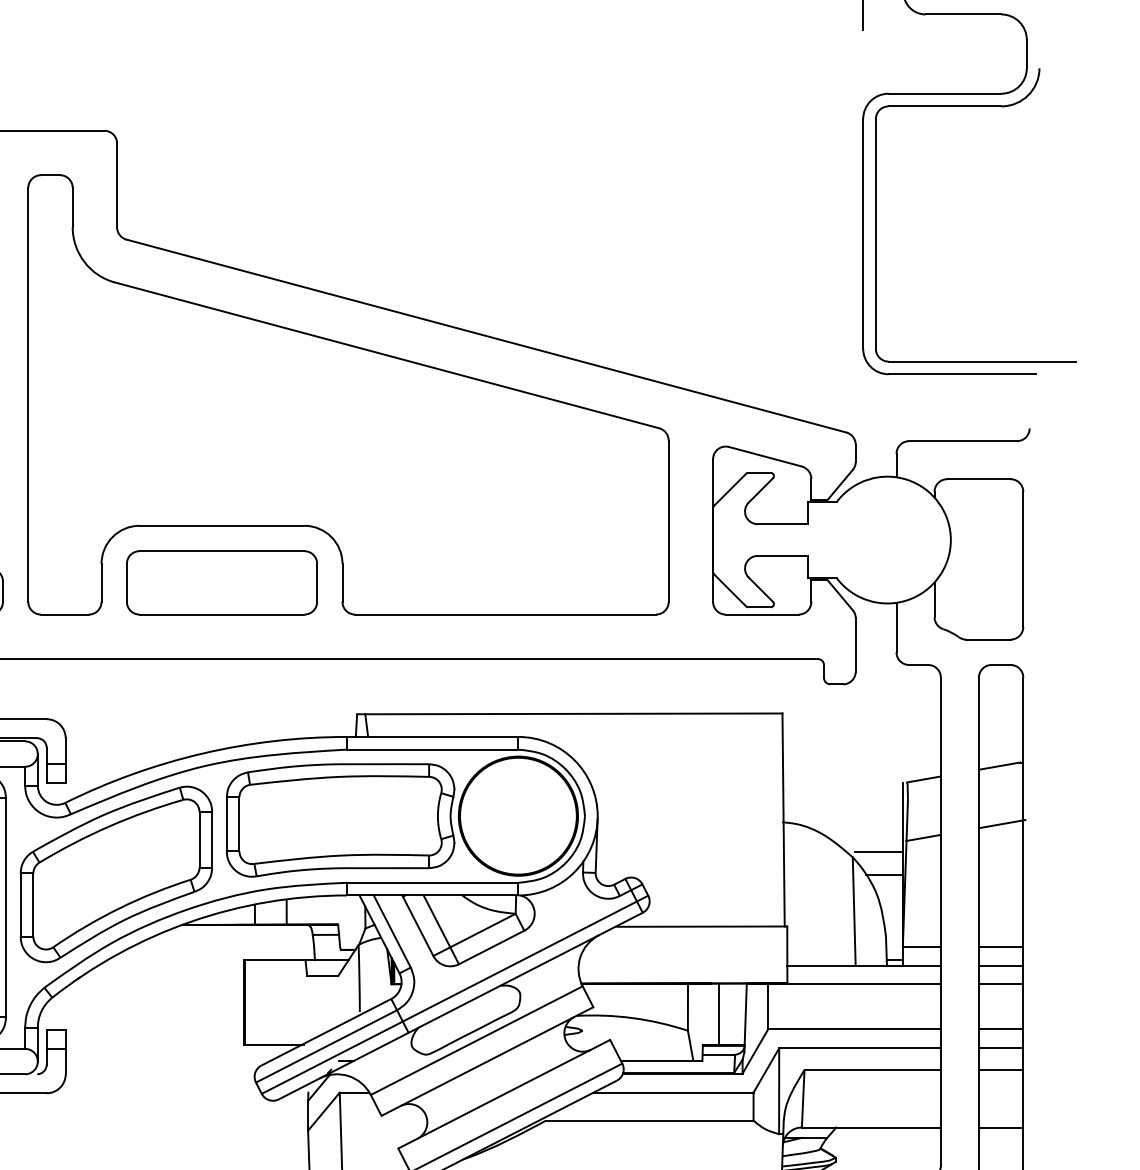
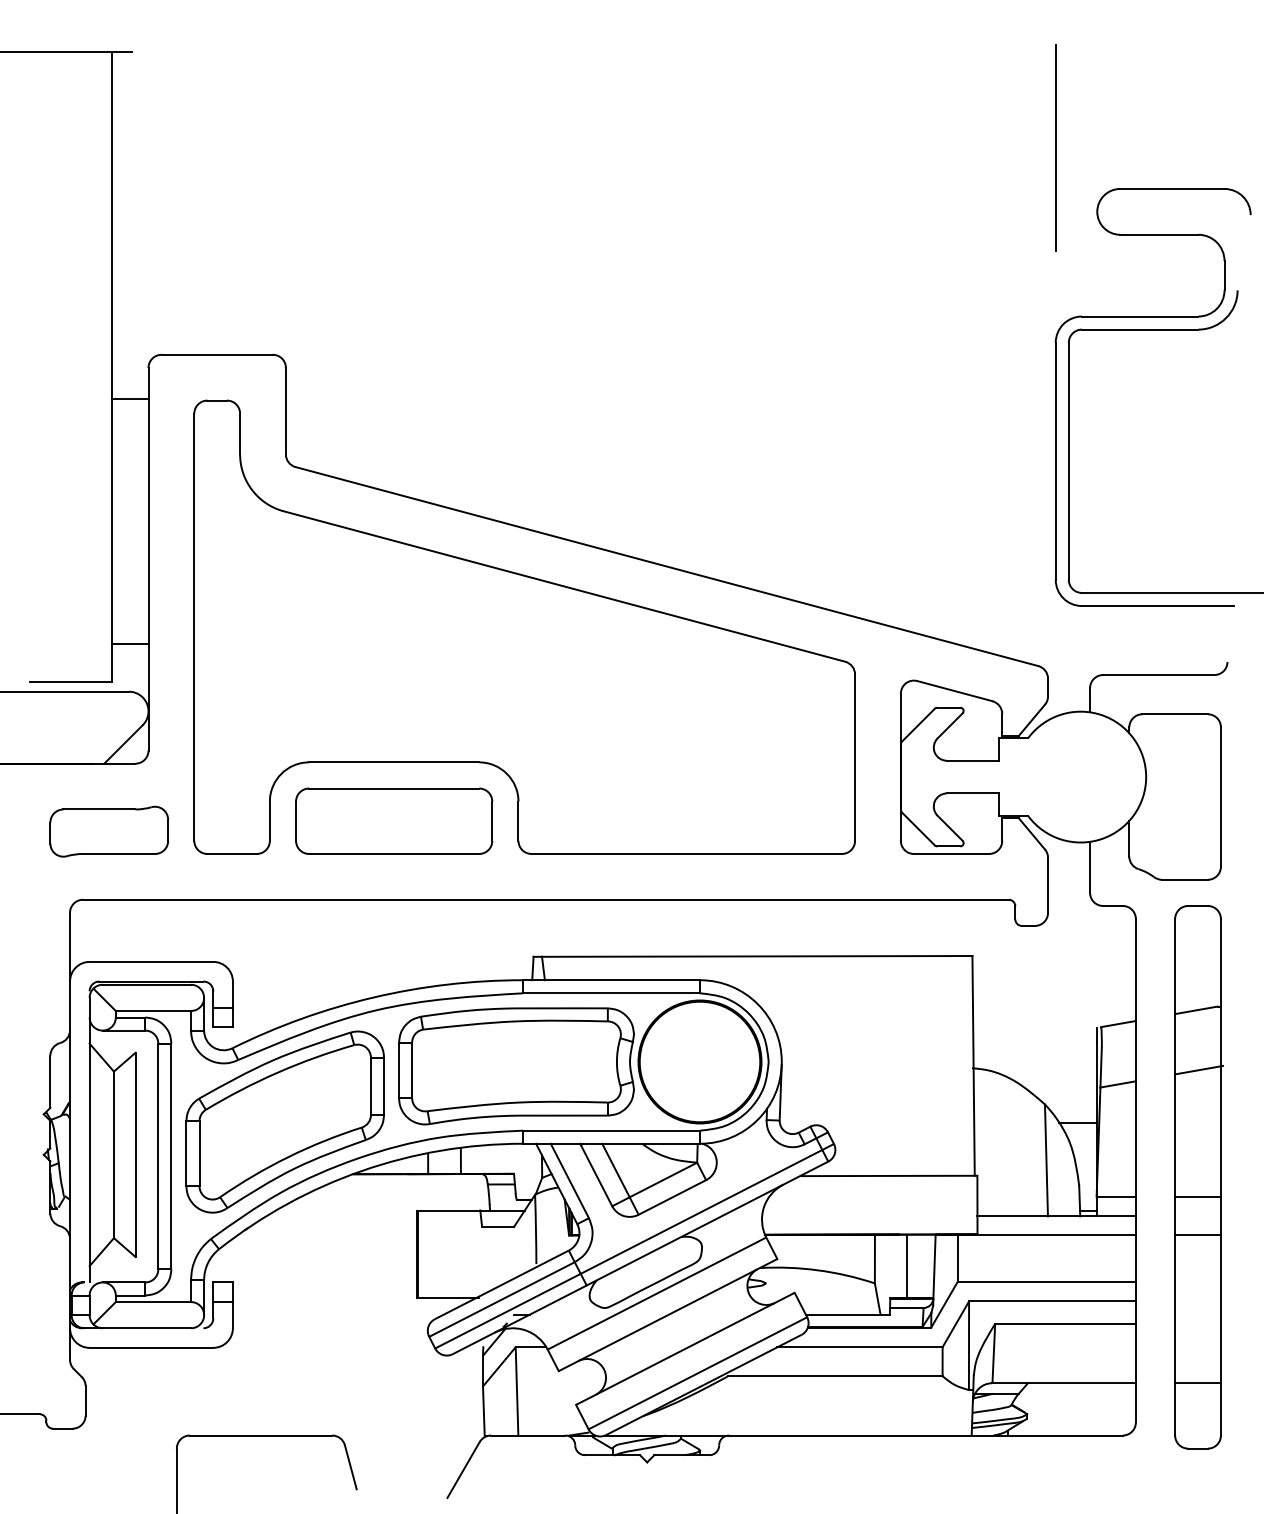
line: (878, 852) -> (1071, 1099), removed
line: (1000, 965) -> (1197, 1216), removed
line: (1000, 1028) -> (1197, 1281), removed
line: (1000, 1048) -> (1197, 1301), removed
line: (1000, 1069) -> (1197, 1323), removed

